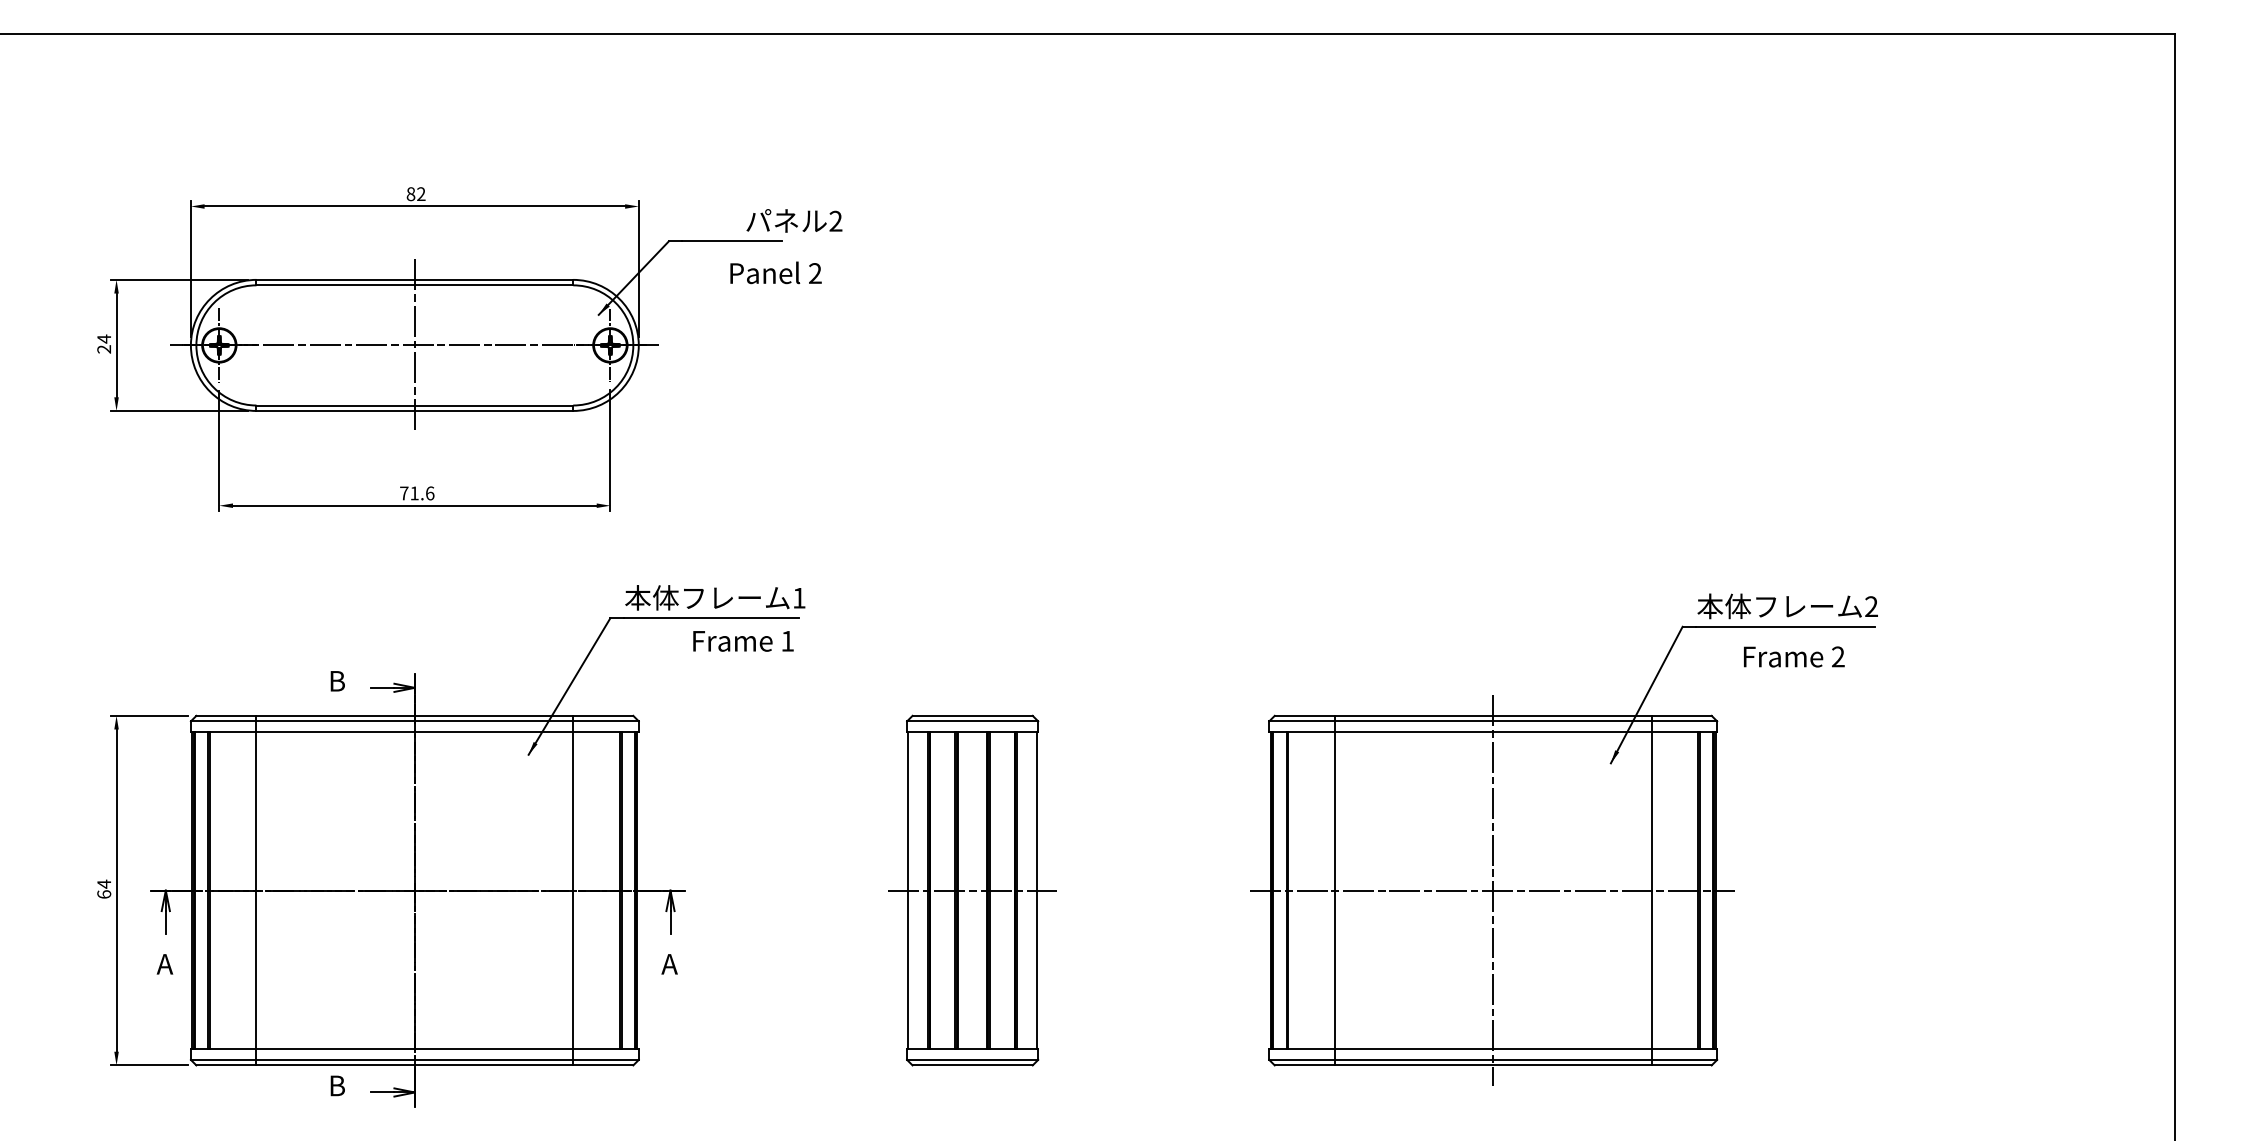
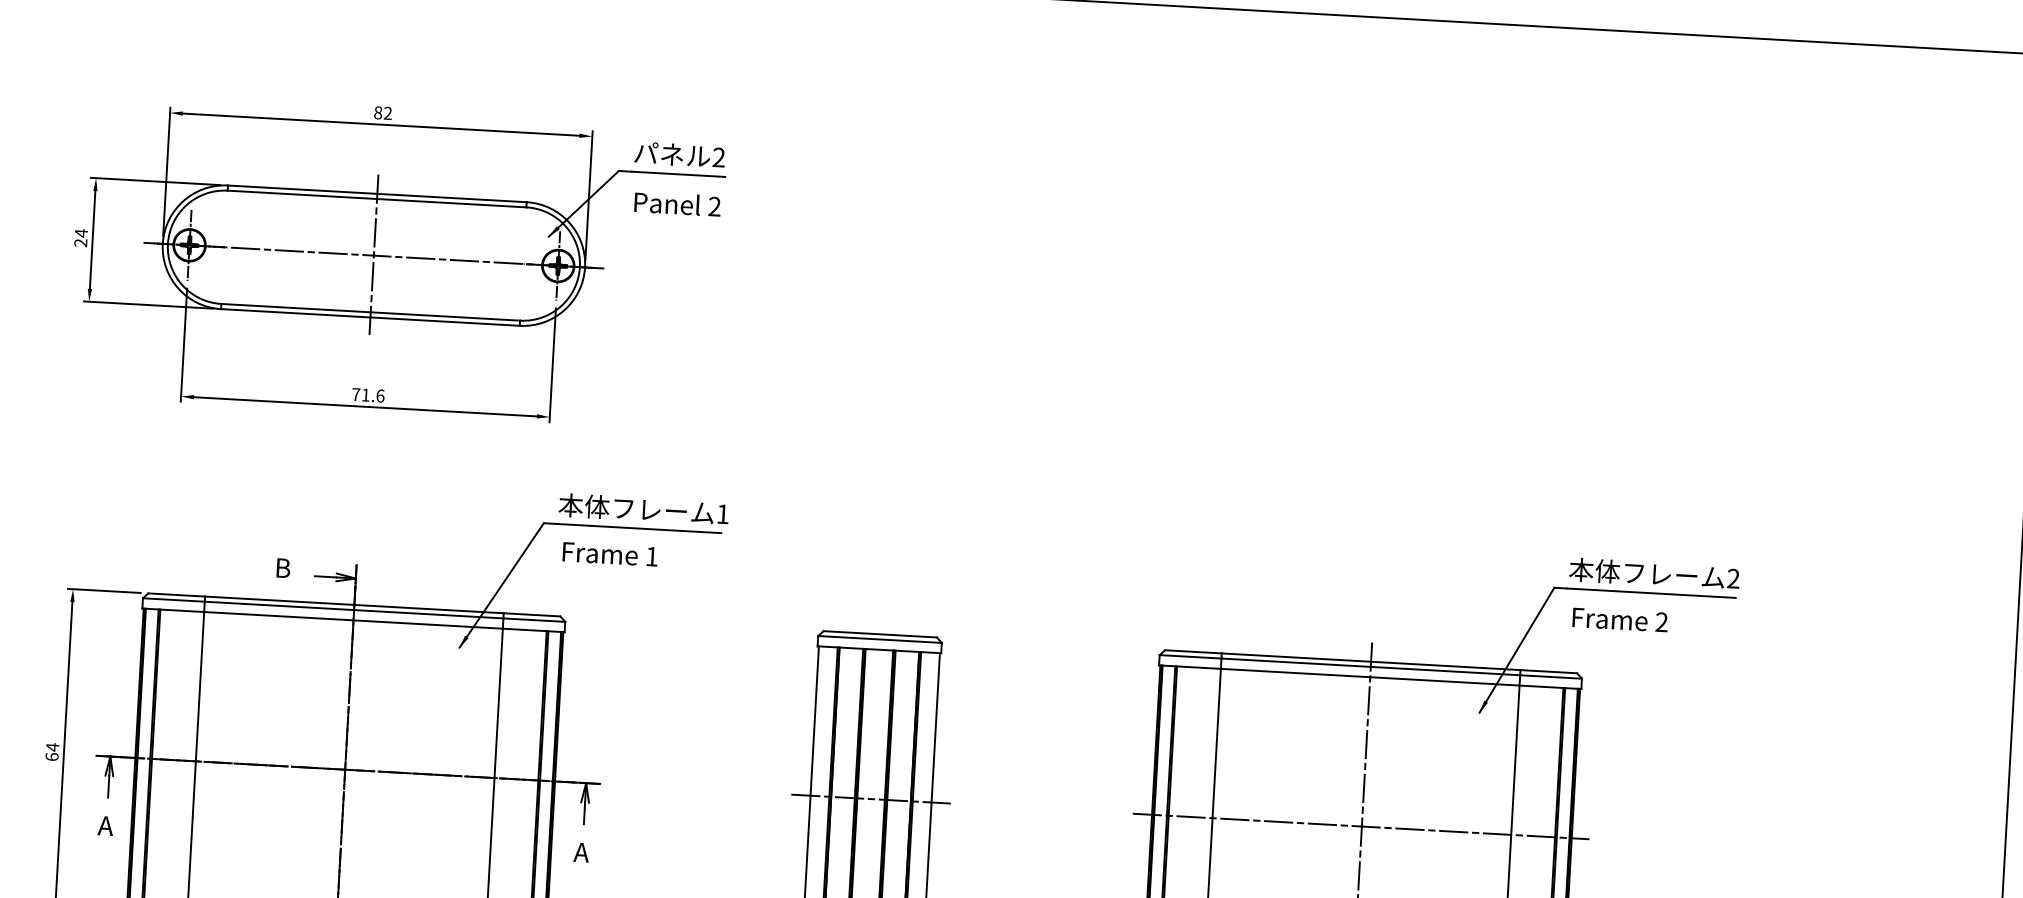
text: (794, 220) -> (679, 154), moved
text: (775, 272) -> (677, 203), moved
text: (743, 641) -> (610, 554), moved
text: (1794, 656) -> (1620, 619), moved

